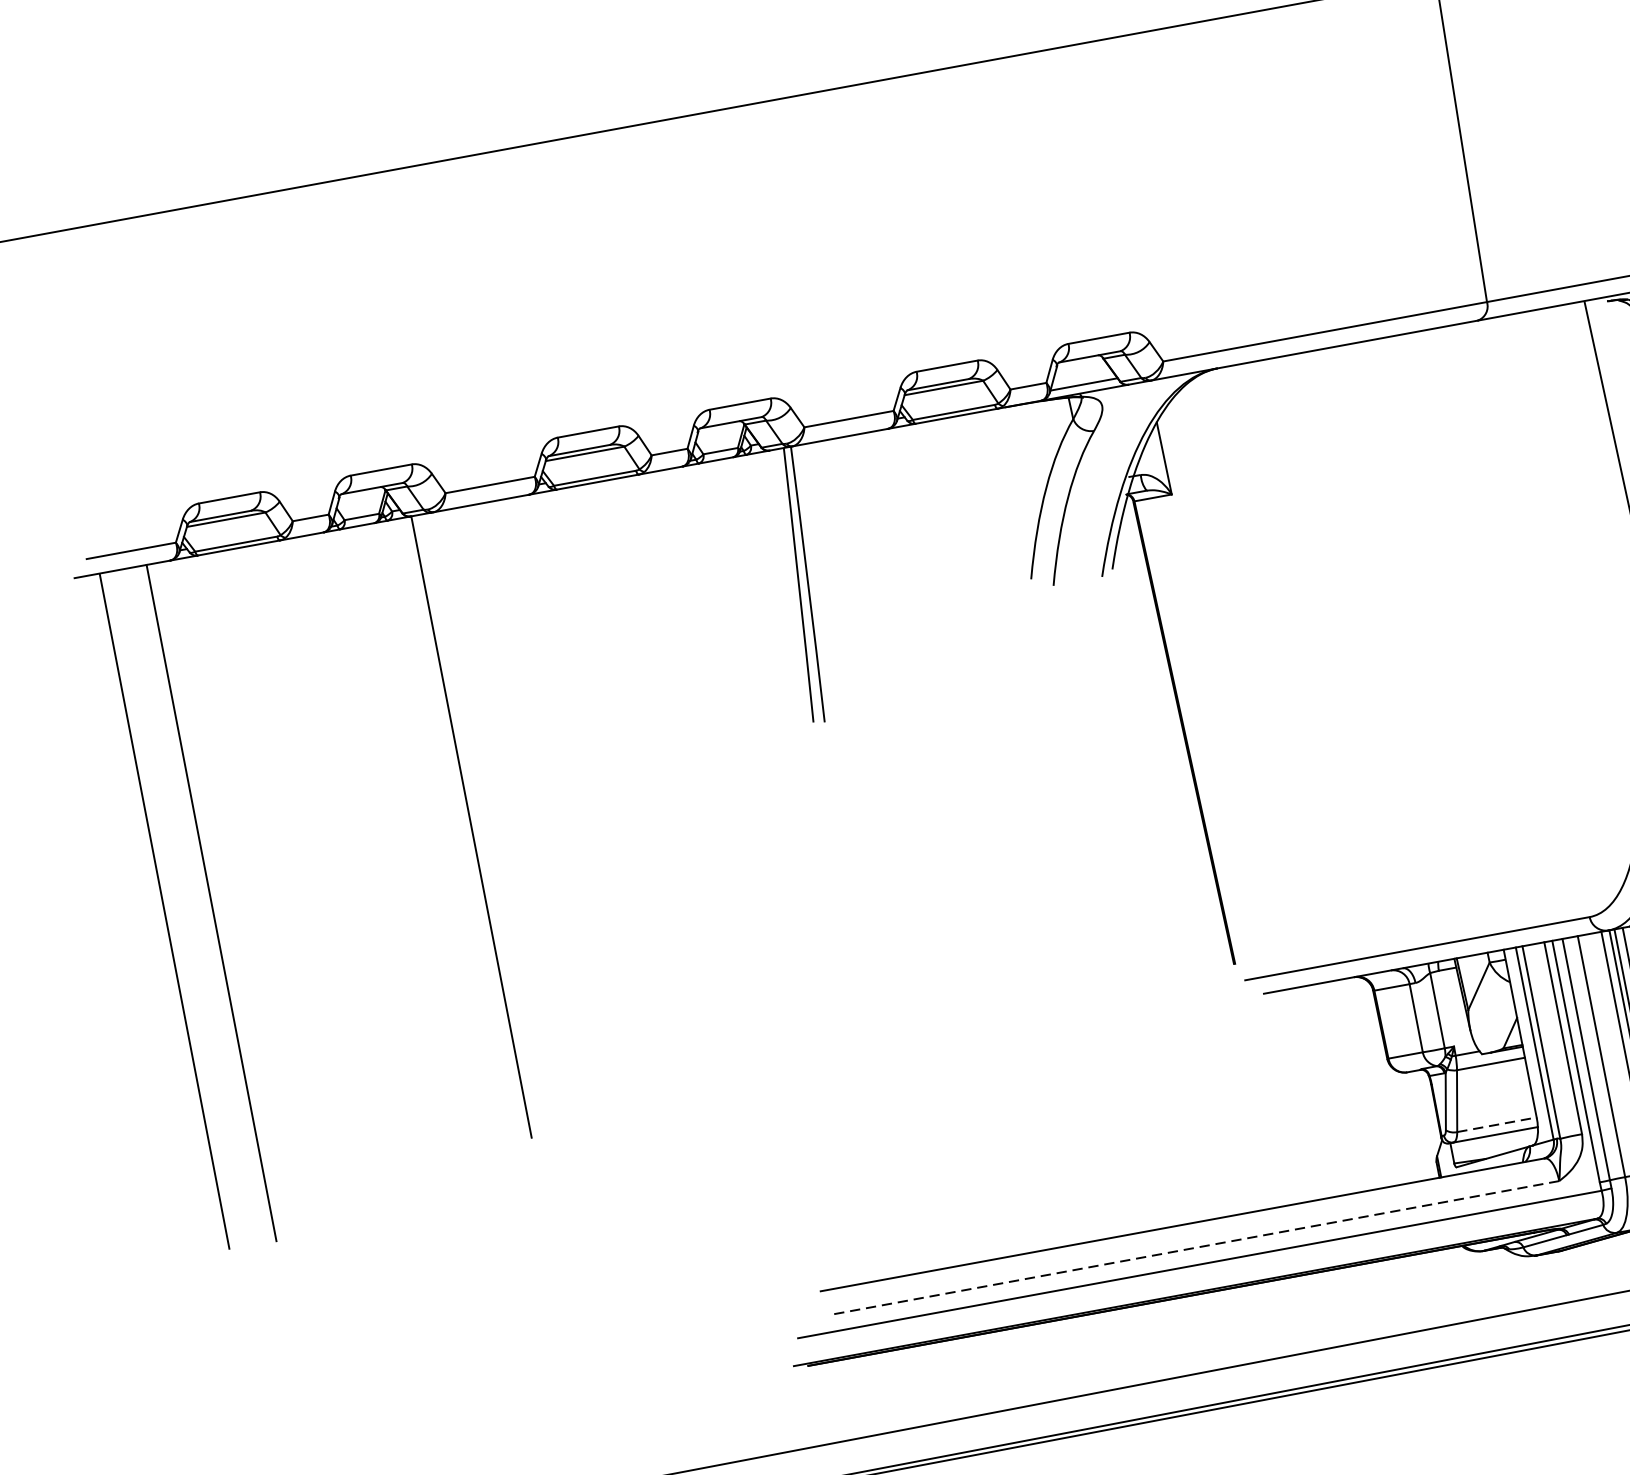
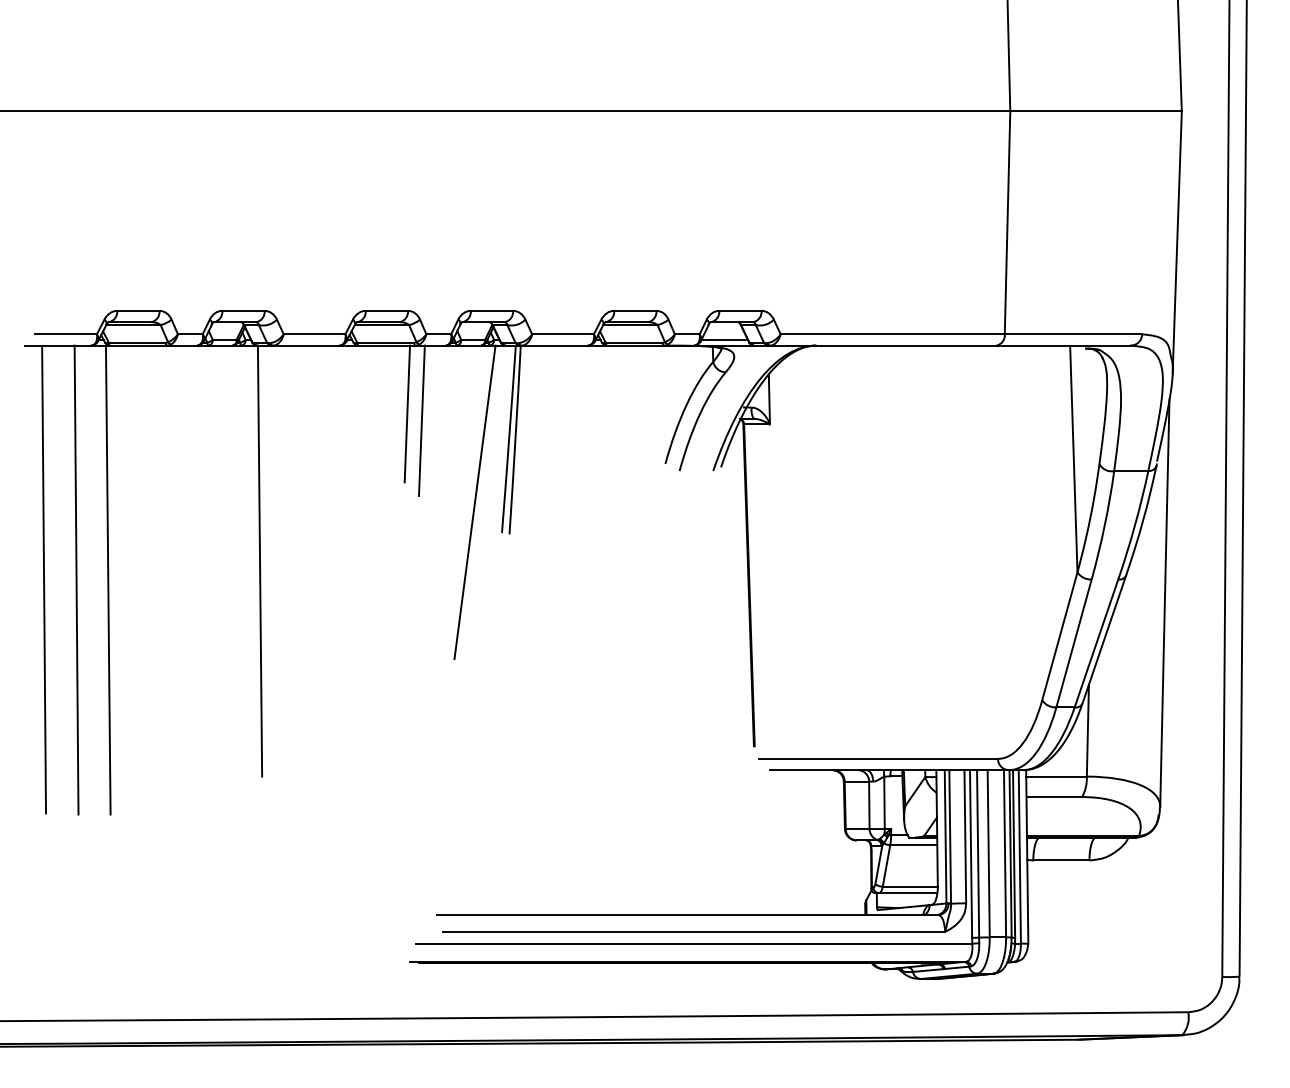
line: (645, 574) -> (407, 413), added
line: (667, 581) -> (421, 420), added
line: (765, 685) -> (474, 502), added
line: (256, 894) -> (107, 579), added
line: (1497, 1124) -> (910, 886), dashed -> solid
line: (1195, 1247) -> (693, 931), dashed -> solid

